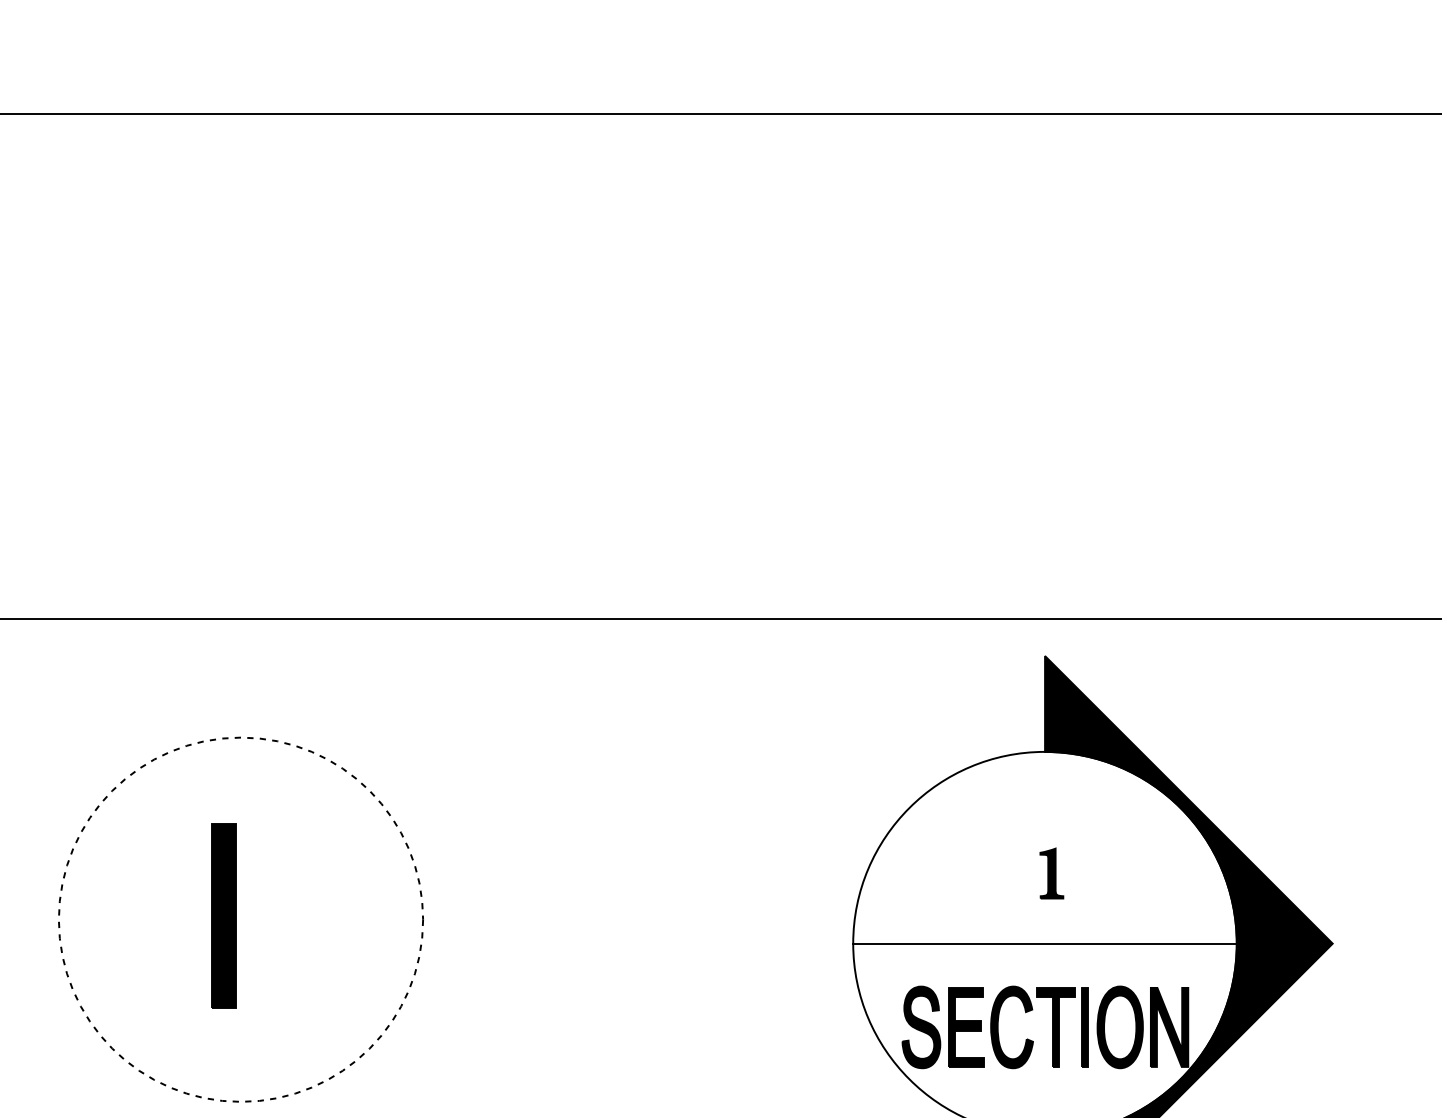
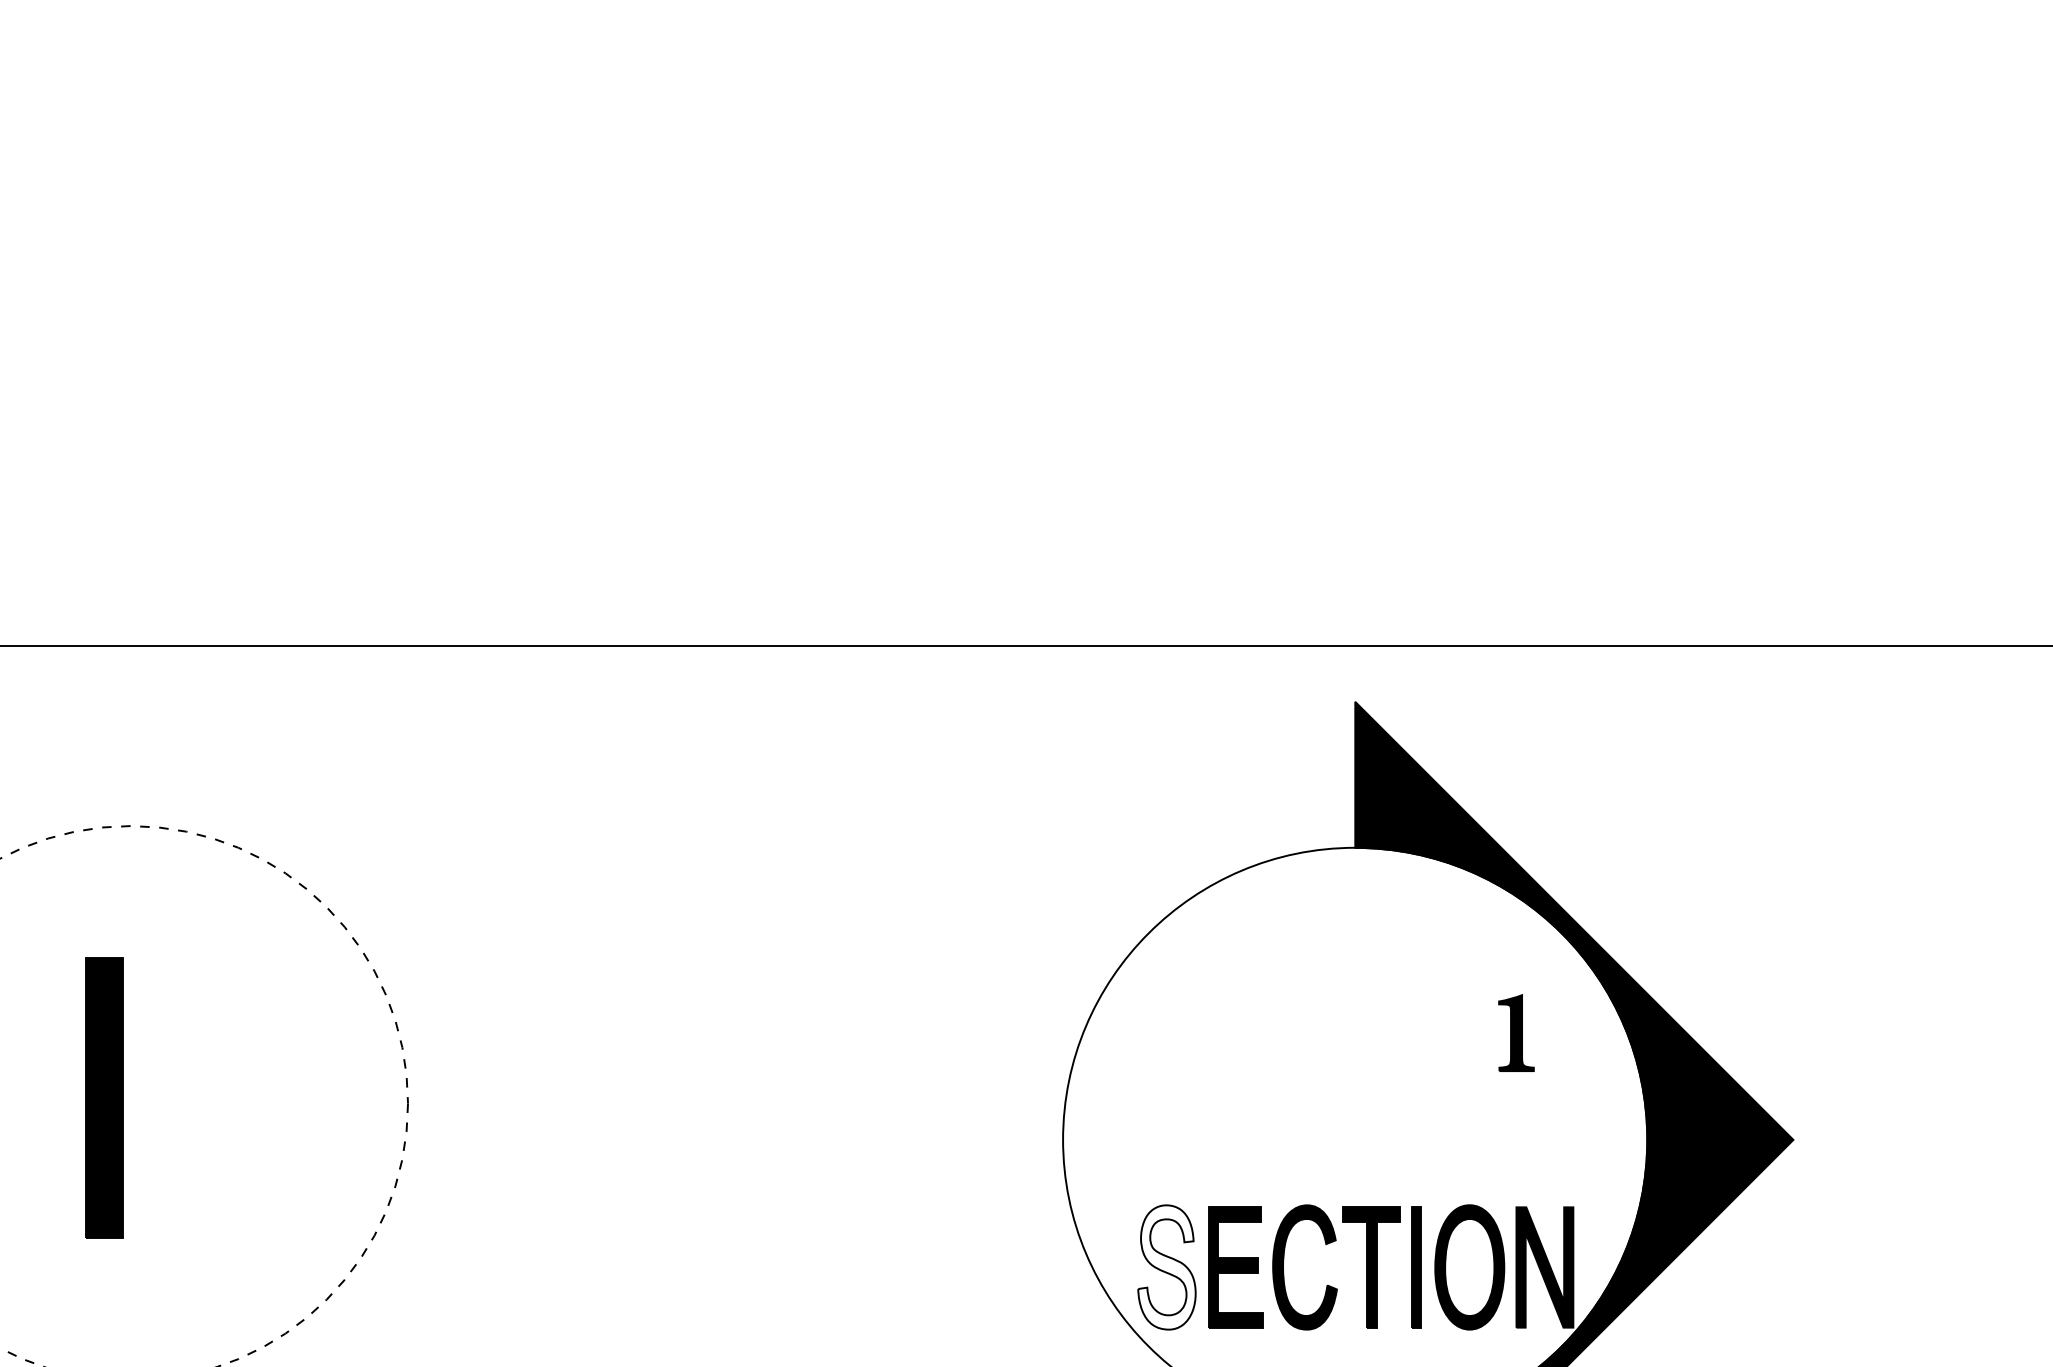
part: (1051, 873) -> (1515, 1033), moved
line: (1044, 943) -> (1354, 1139), removed
fill: (921, 1027) -> (1167, 1267), removed

